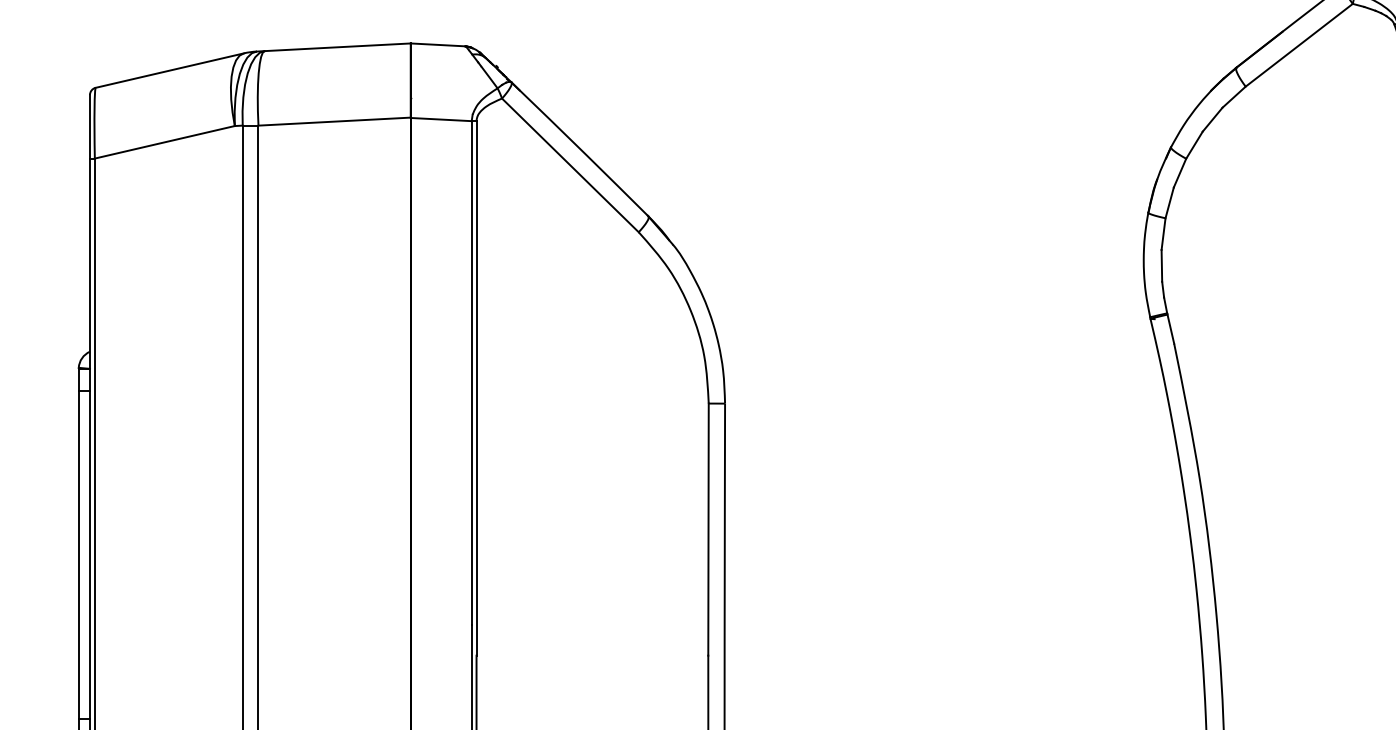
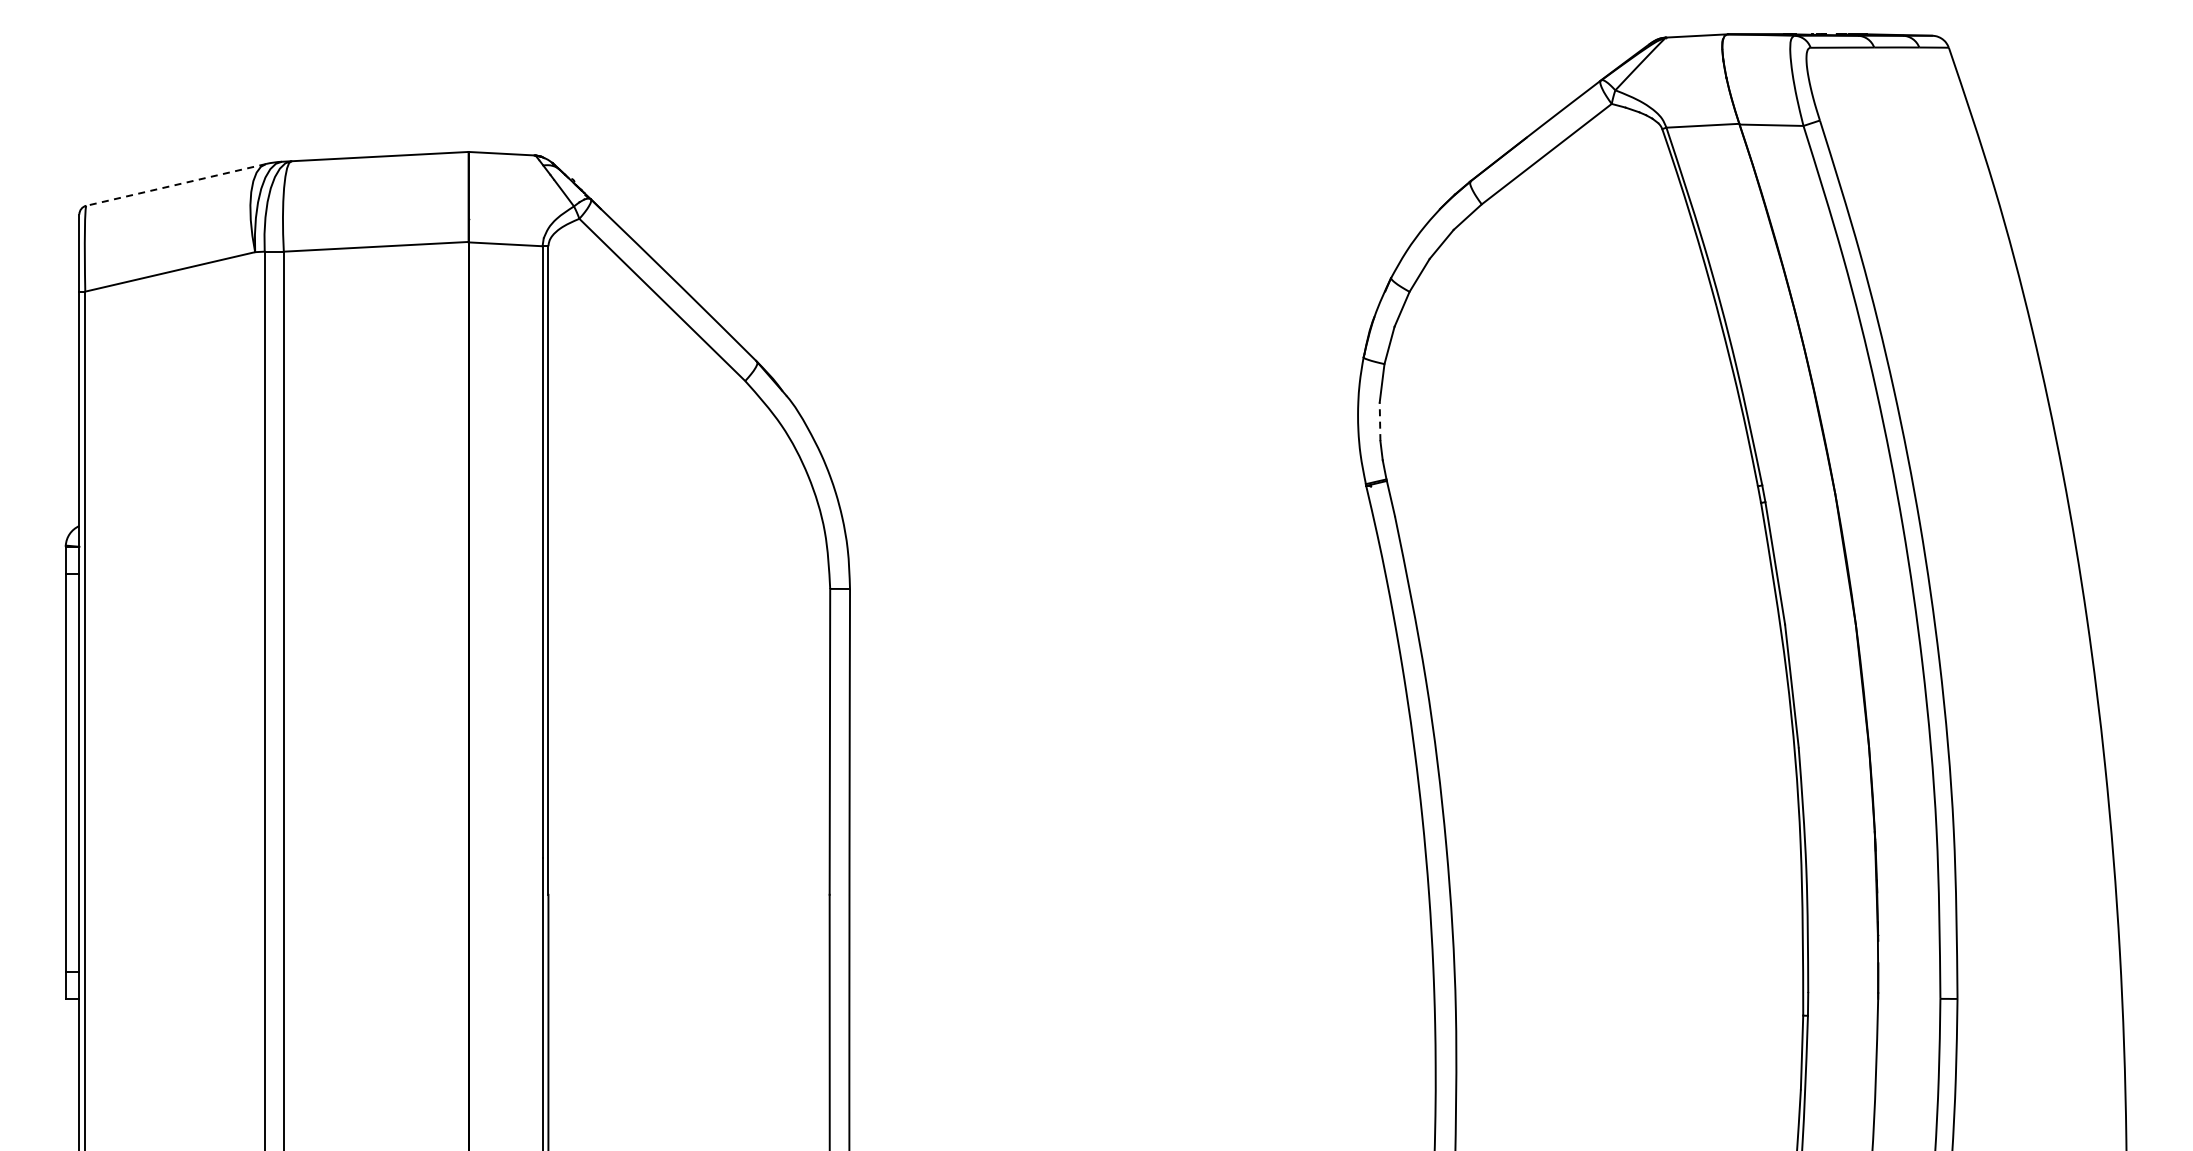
line: (169, 71) -> (175, 185), solid -> dashed
line: (1162, 265) -> (1380, 421), solid -> dashed

